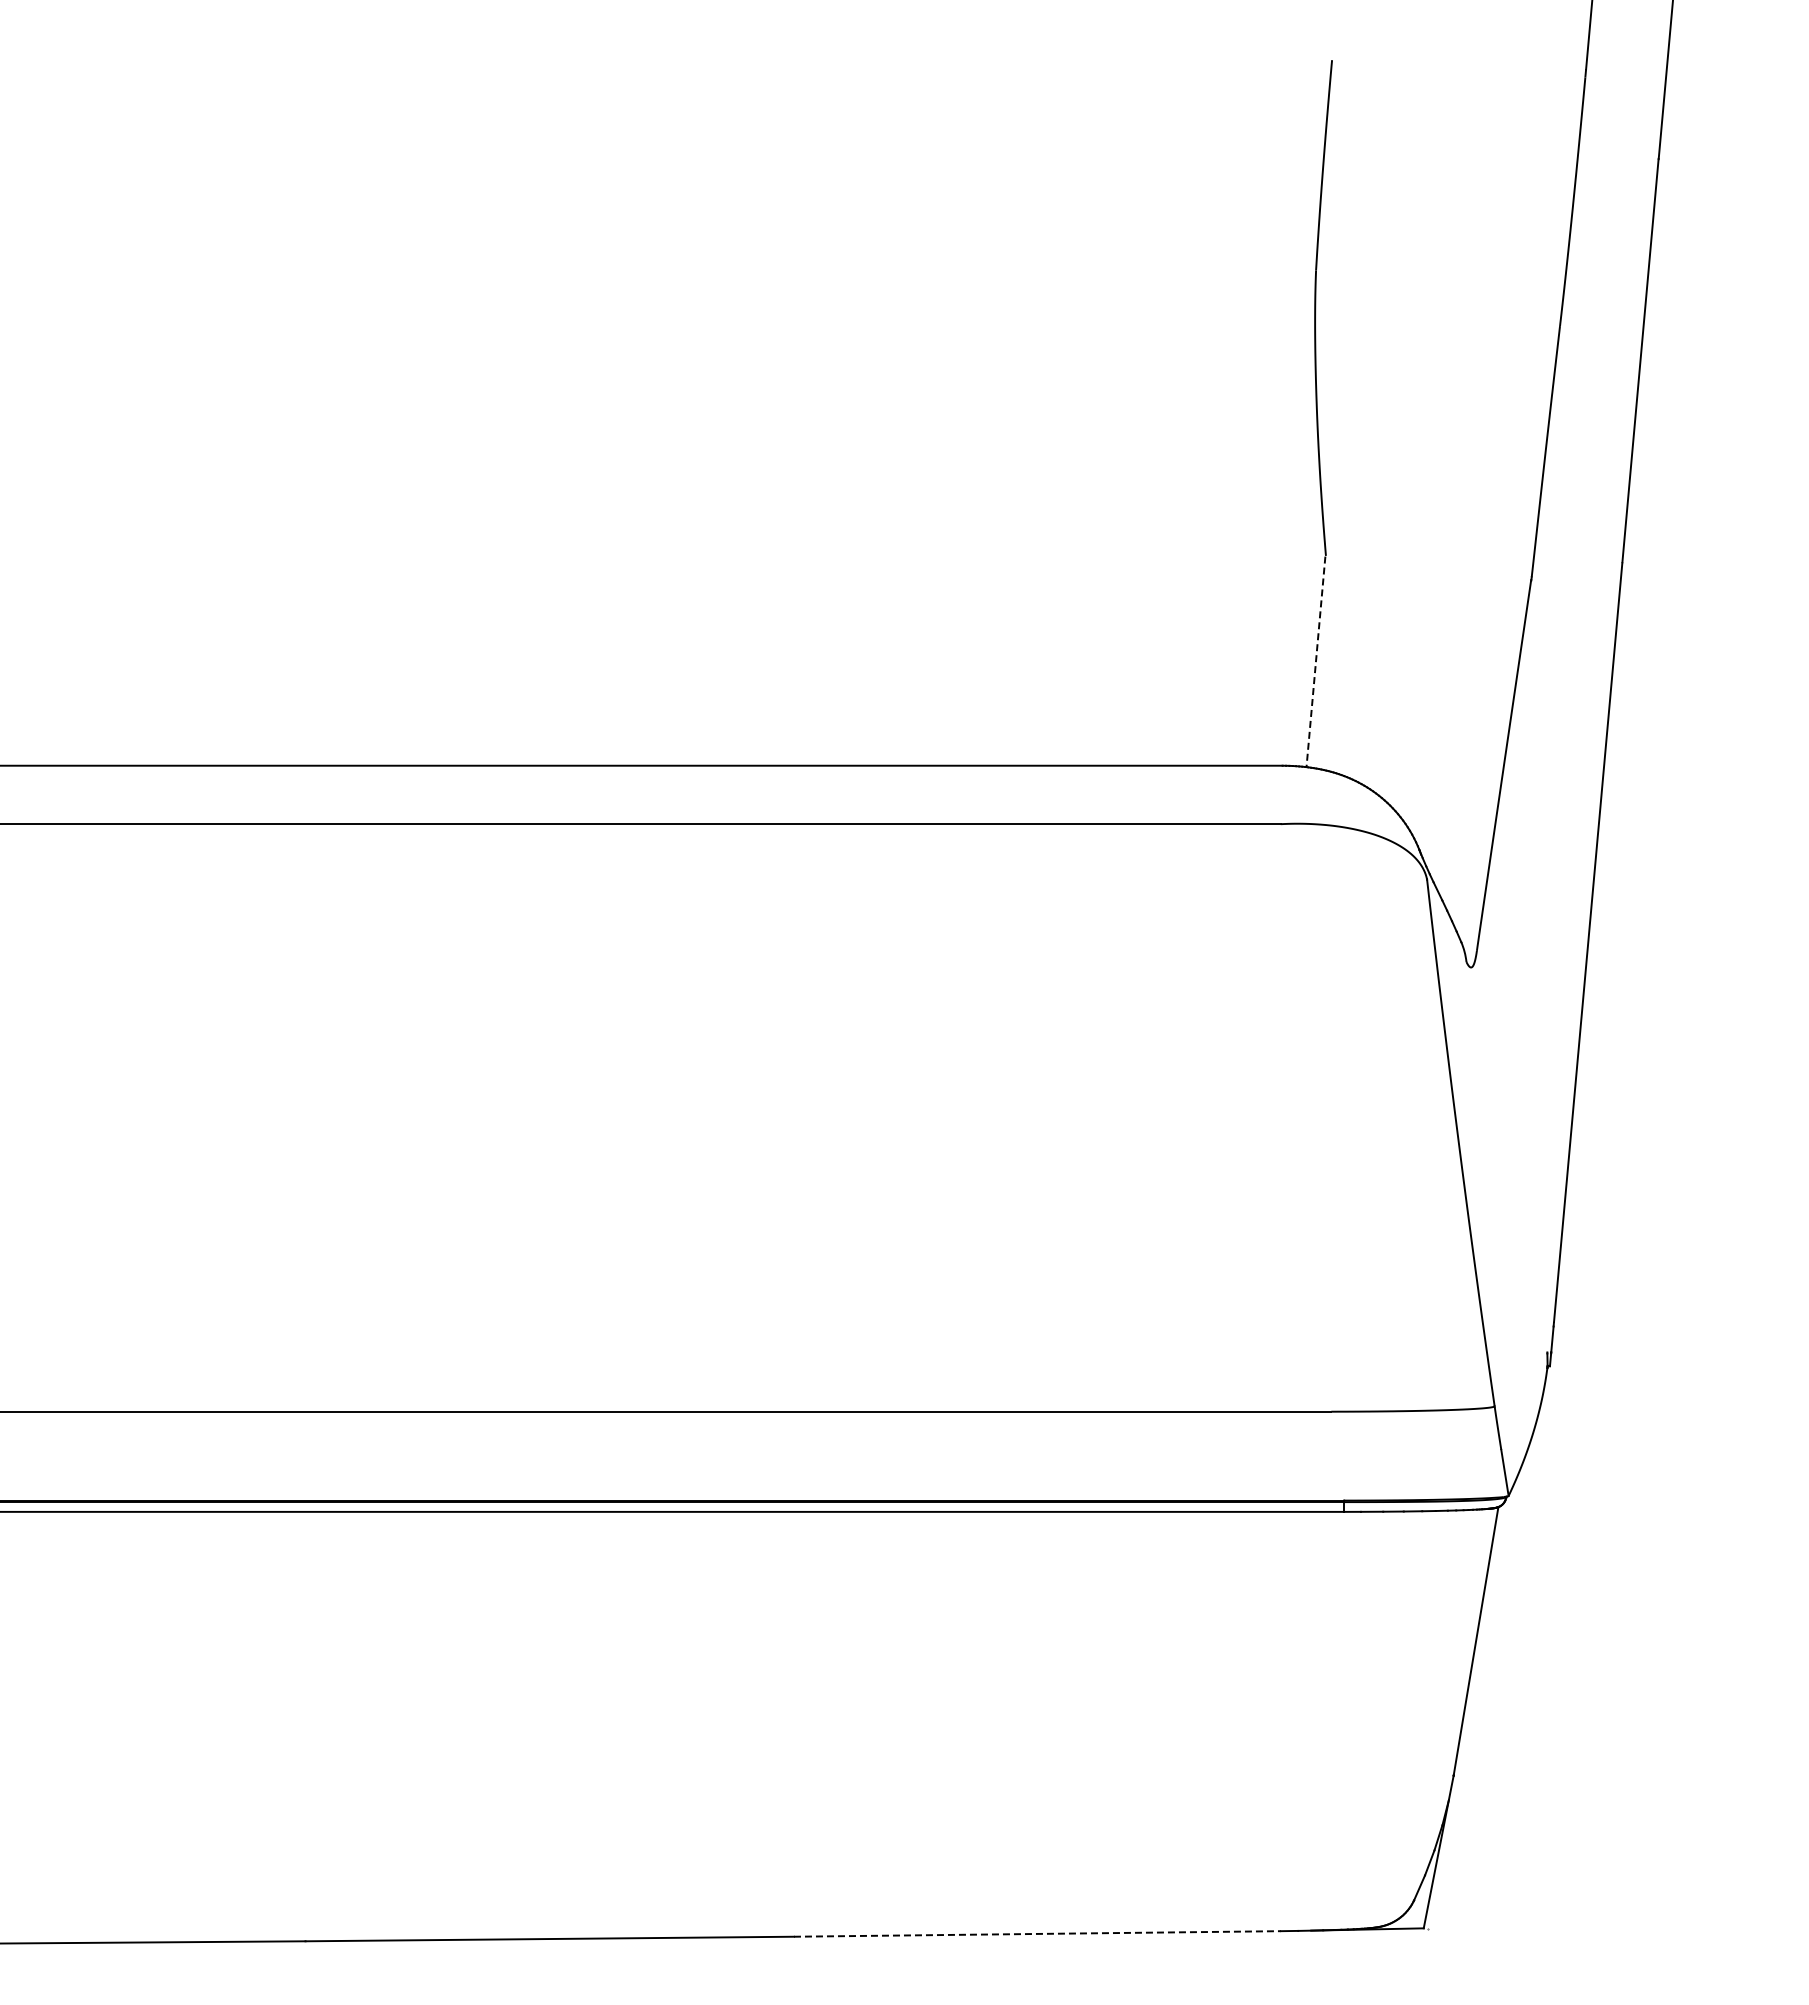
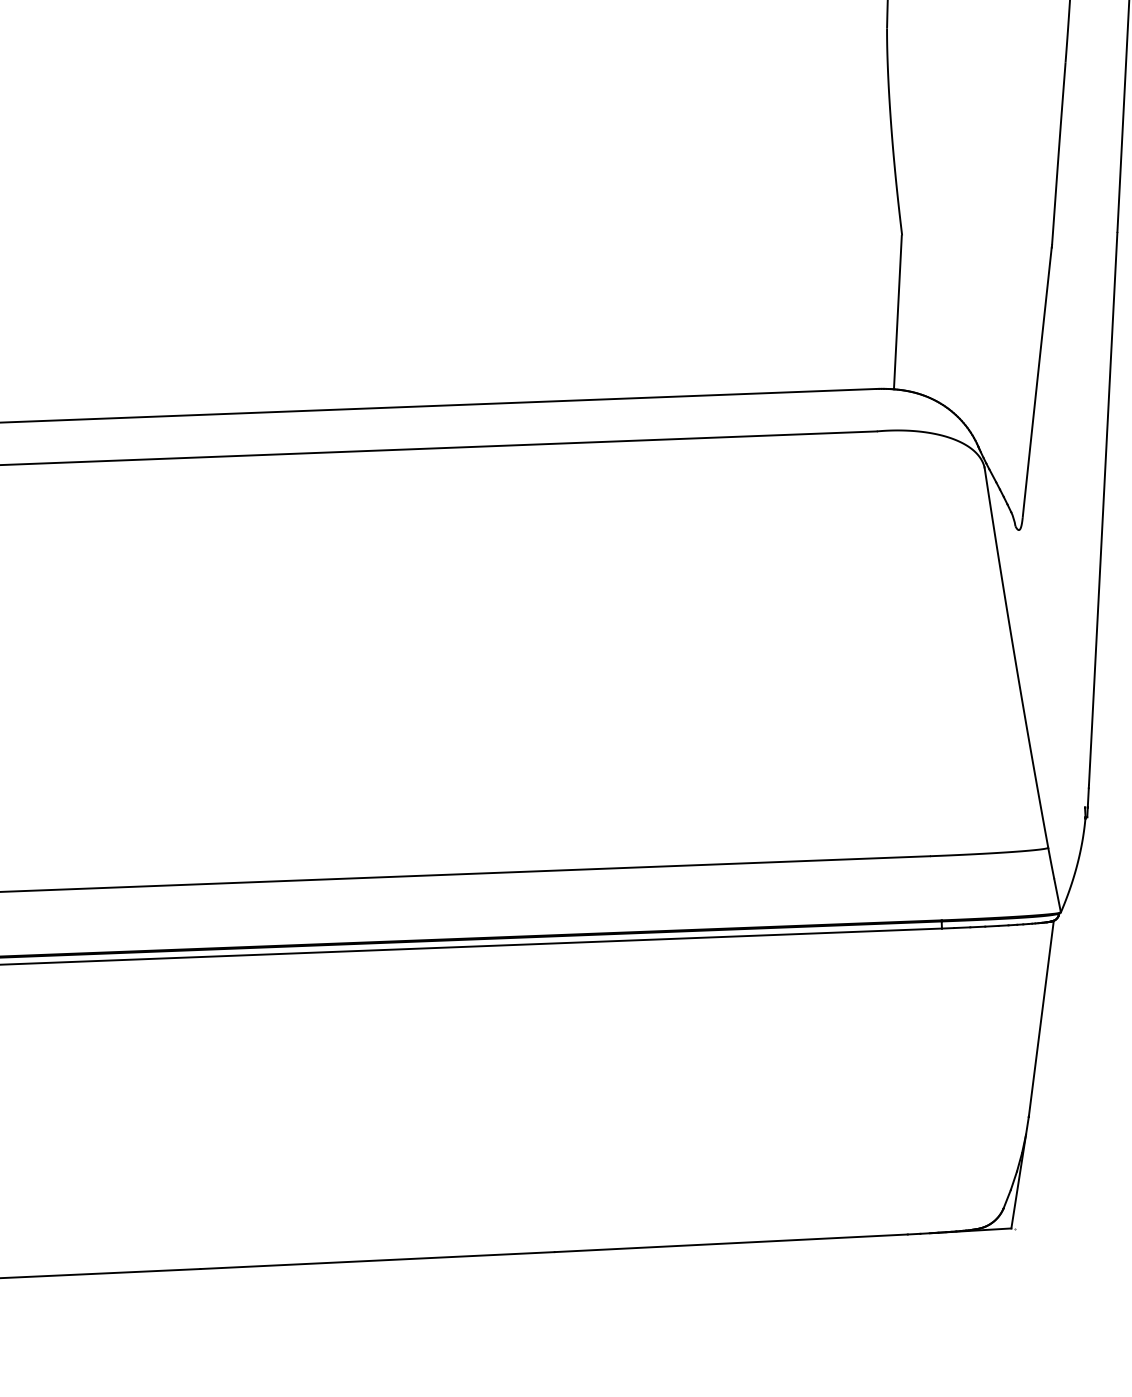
line: (1315, 661) -> (897, 312), dashed -> solid
line: (1037, 1933) -> (731, 1242), dashed -> solid

